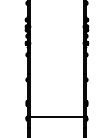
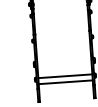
line: (56, 123) -> (65, 82), added

